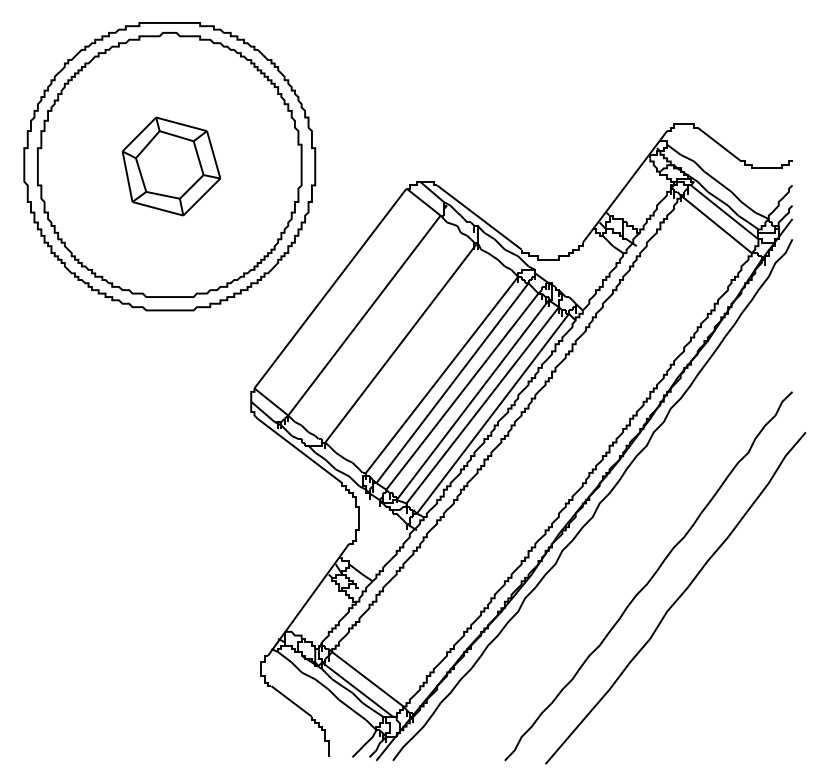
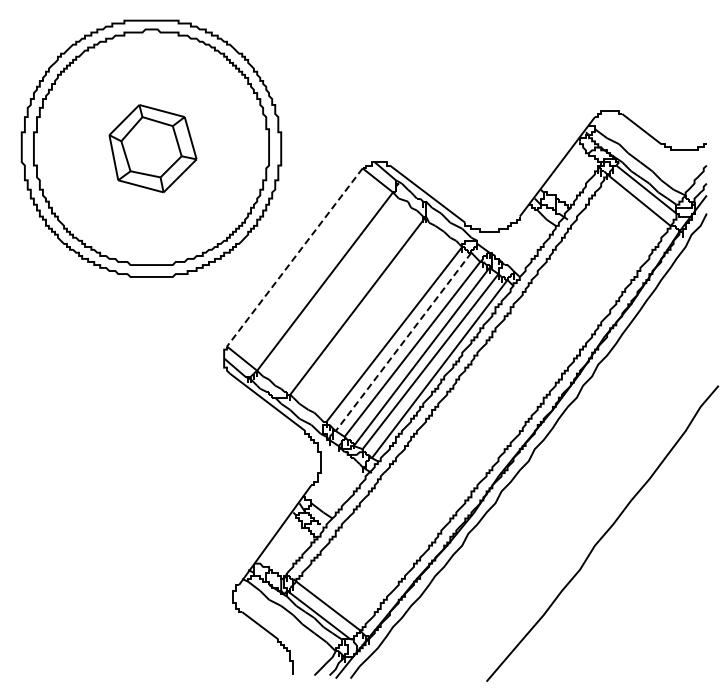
line: (330, 288) -> (294, 257), solid -> dashed
line: (452, 383) -> (403, 342), solid -> dashed
curve: (650, 576) -> (580, 514), removed

